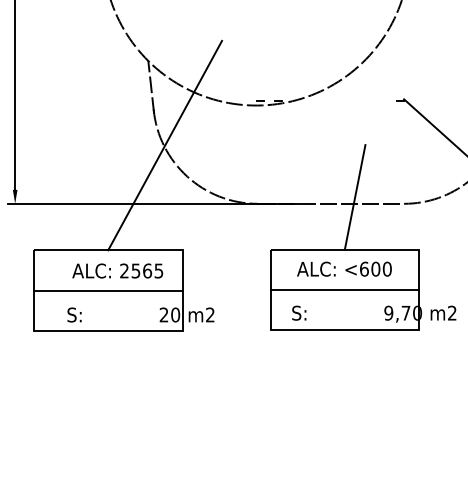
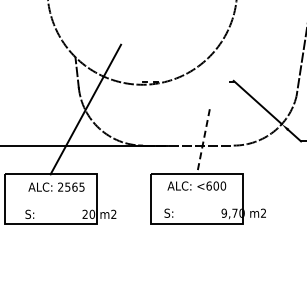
line: (355, 197) -> (203, 141), solid -> dashed
line: (345, 289) -> (197, 198), removed
line: (107, 290) -> (50, 199), removed

